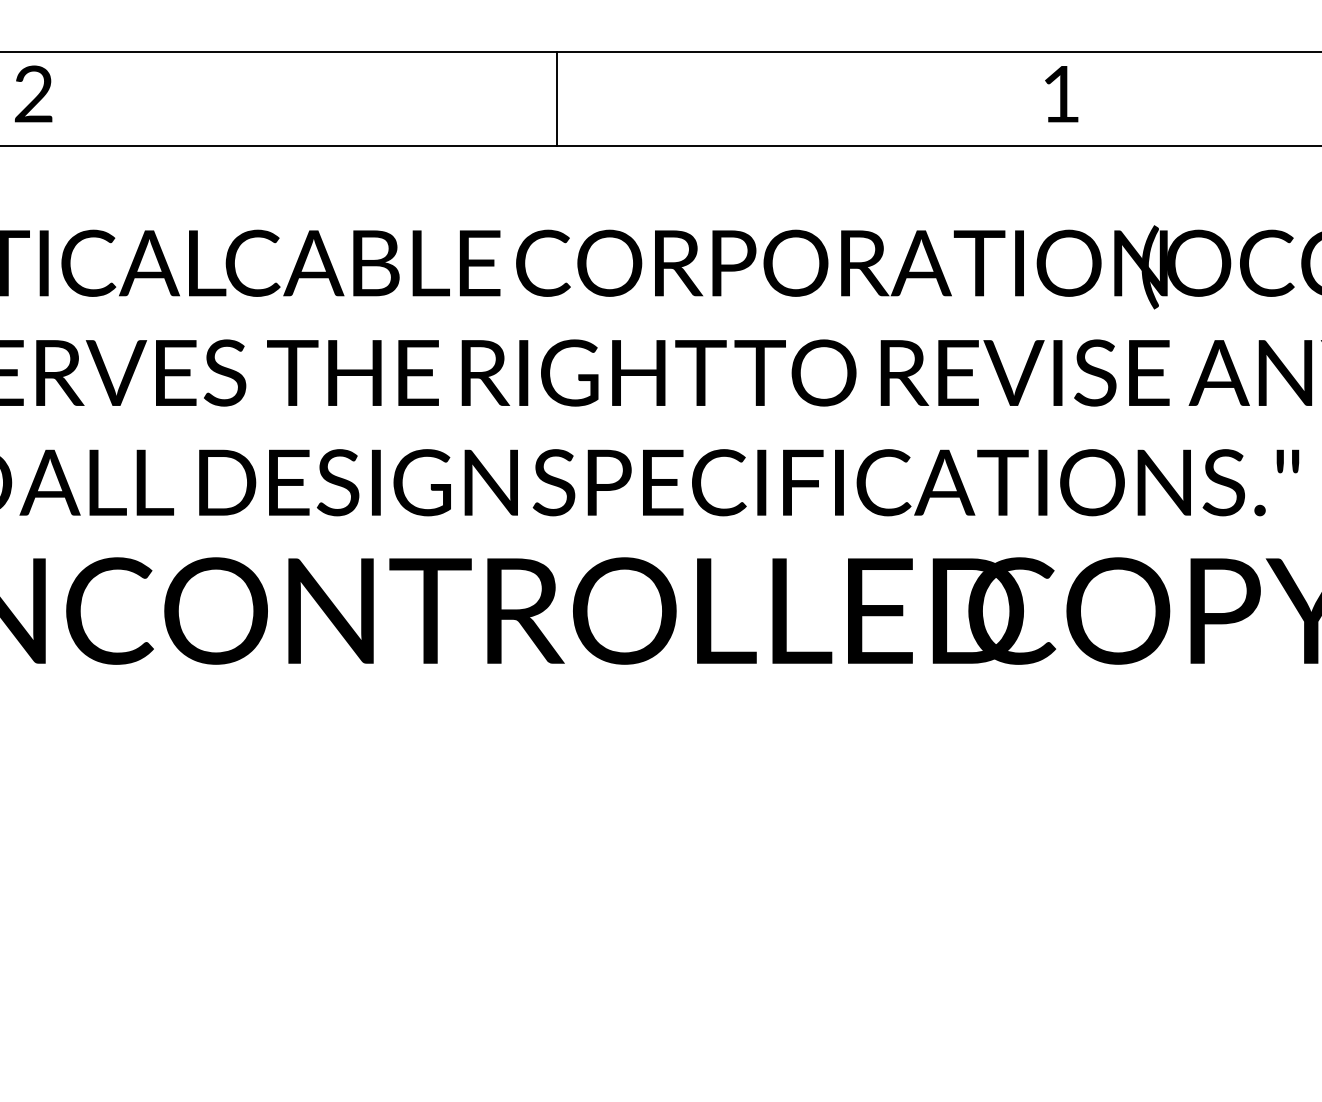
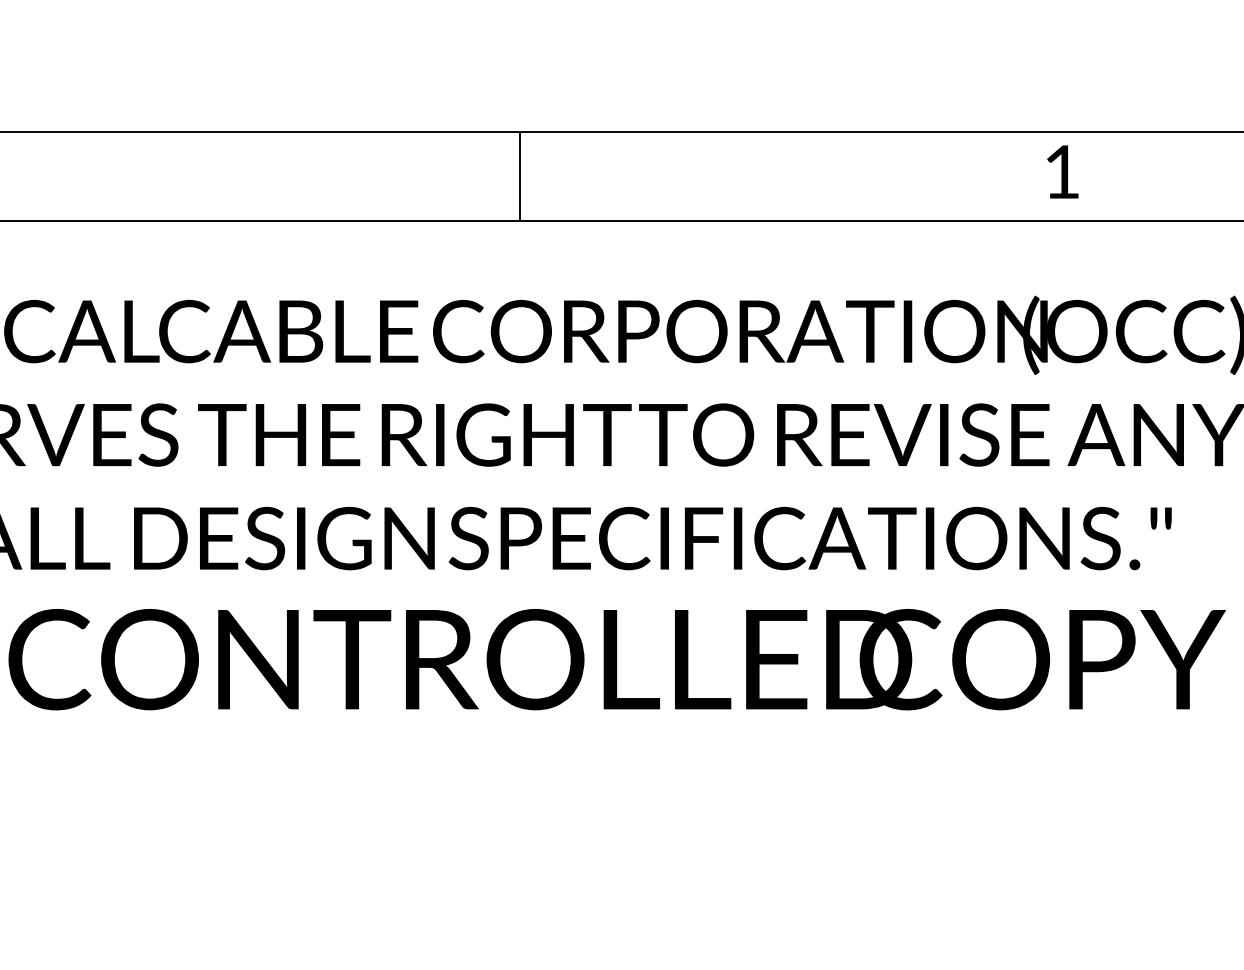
text: (1061, 94) -> (1062, 172), moved
line: (557, 98) -> (520, 176), moved

